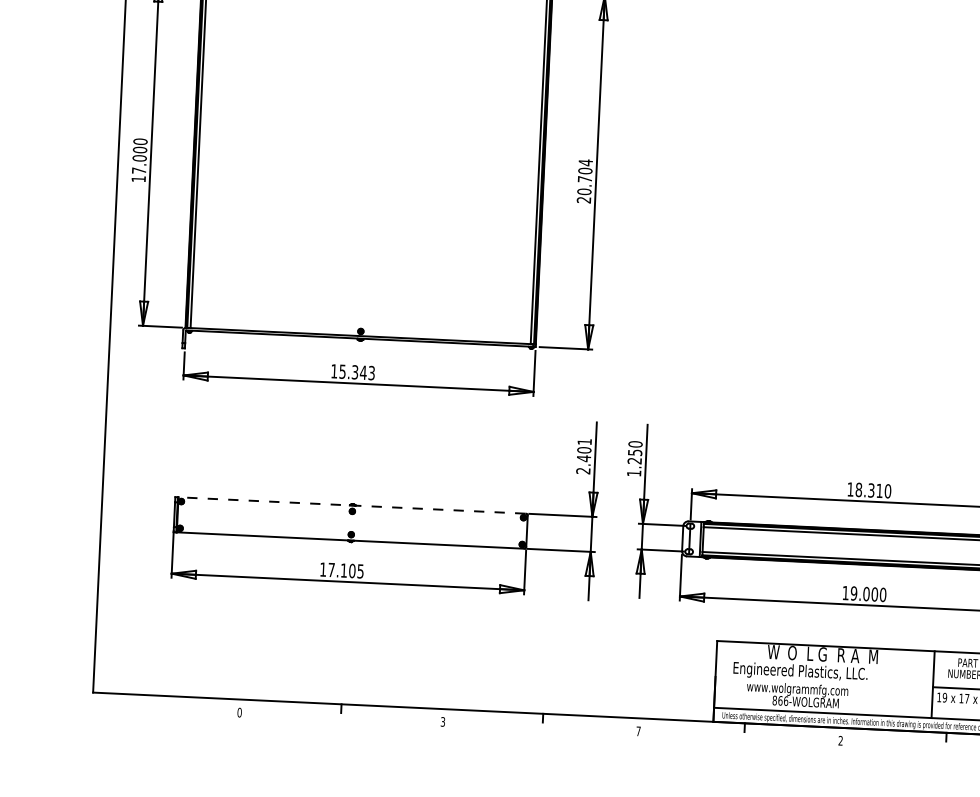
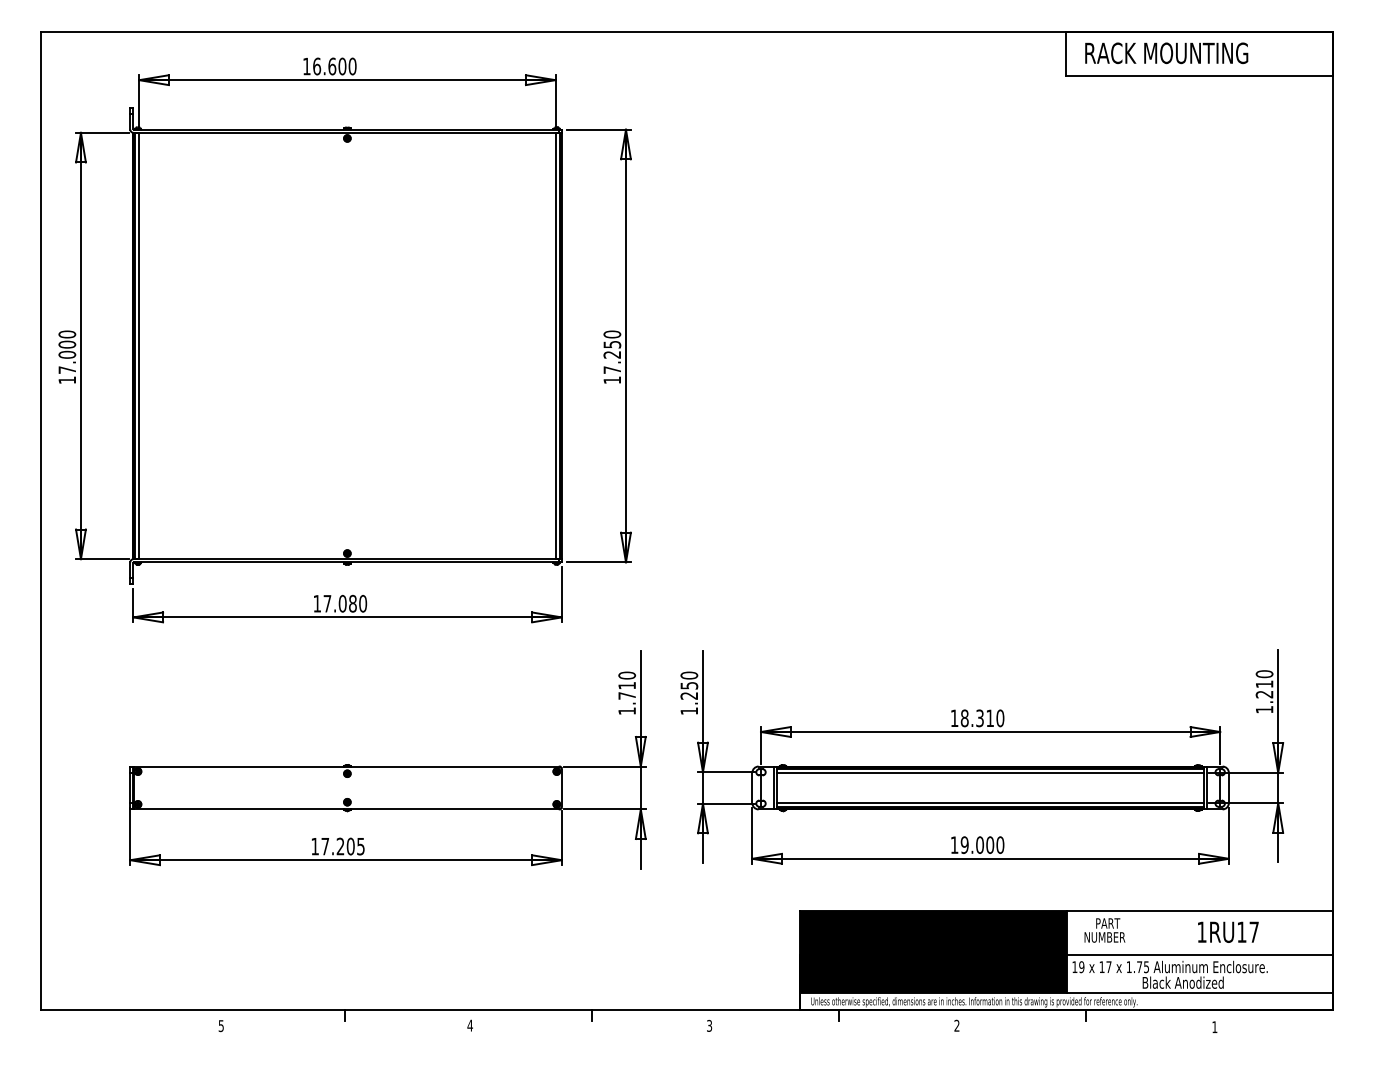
text: (585, 181) -> (612, 357), 20.704 -> 17.250
text: (357, 372) -> (345, 603), 15.343 -> 17.080
text: (584, 456) -> (627, 693), 2.401 -> 1.710
line: (351, 505) -> (345, 766), dashed -> solid
text: (343, 570) -> (340, 846), 17.105 -> 17.205
fill: (824, 679) -> (933, 951), added
text: (238, 713) -> (220, 1026), 0 -> 5
text: (442, 721) -> (469, 1025), 3 -> 4
text: (638, 731) -> (709, 1025), 7 -> 3

